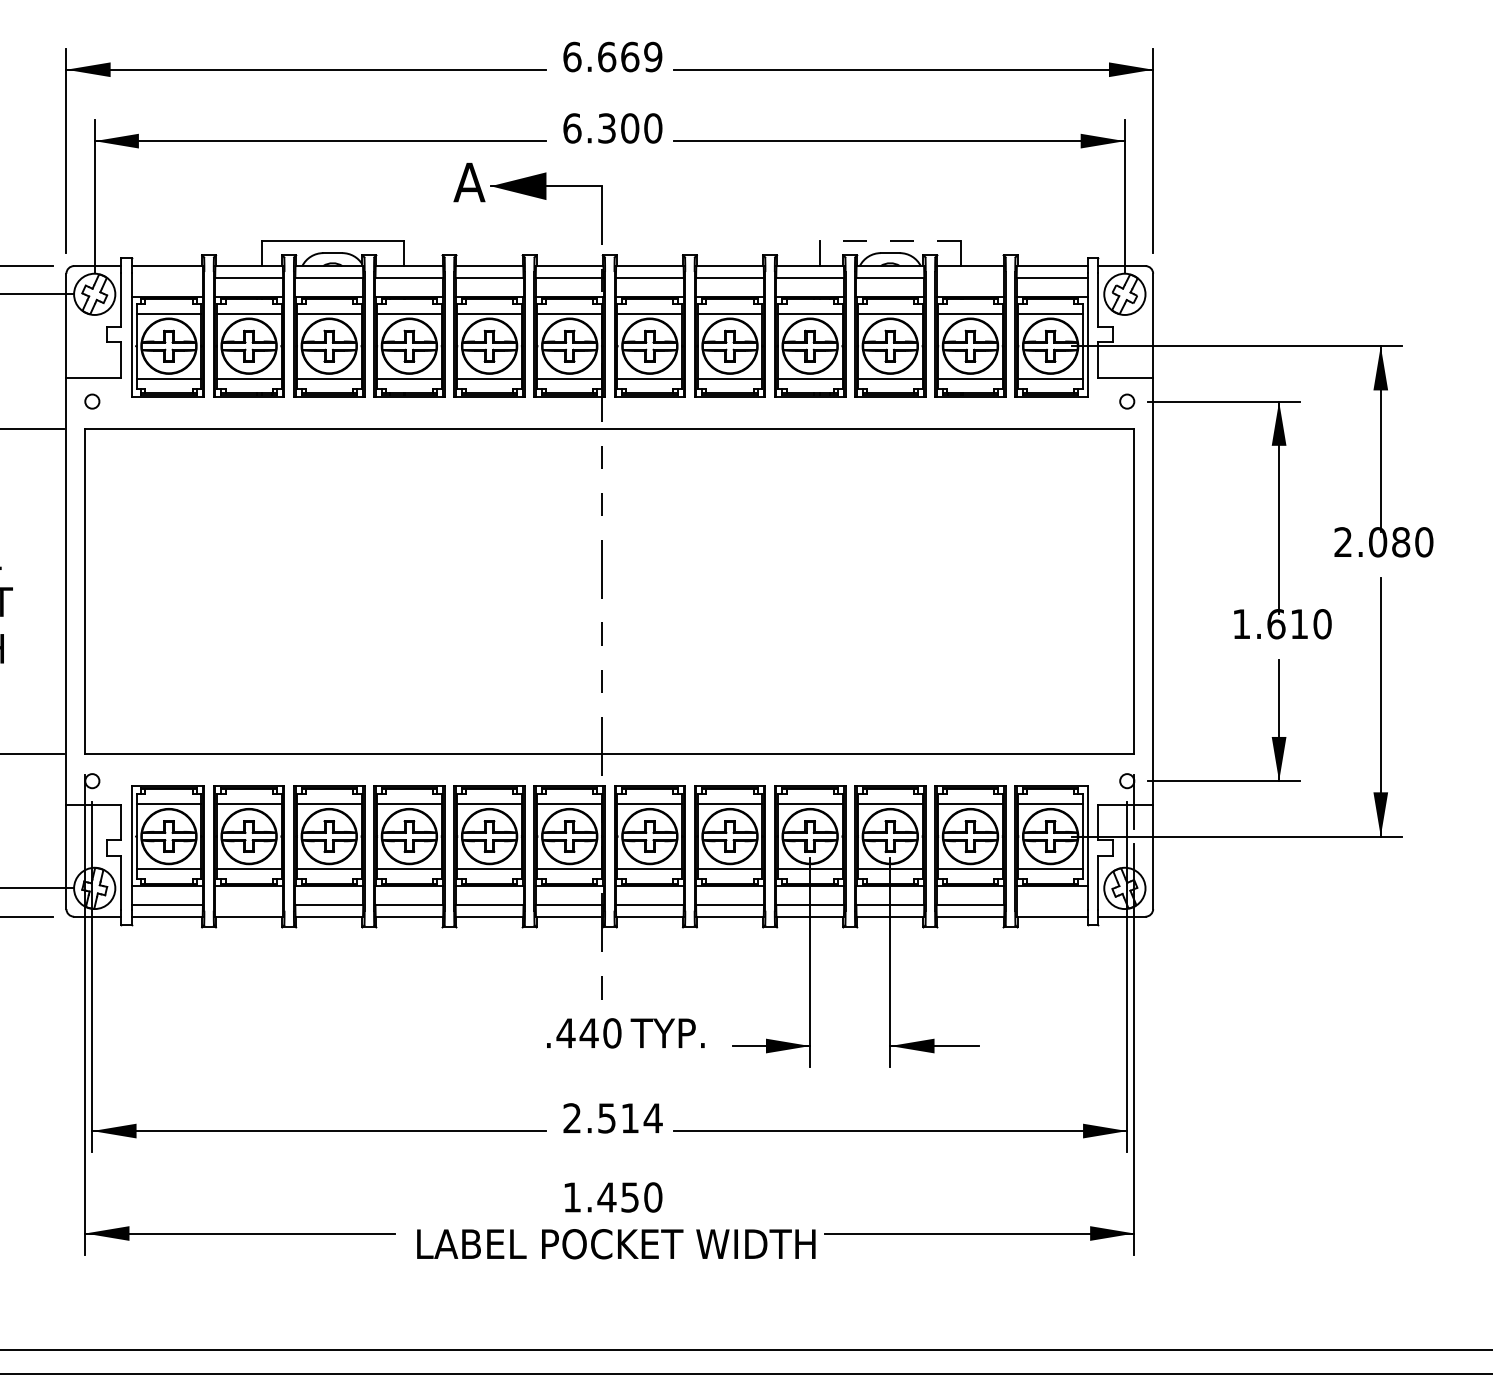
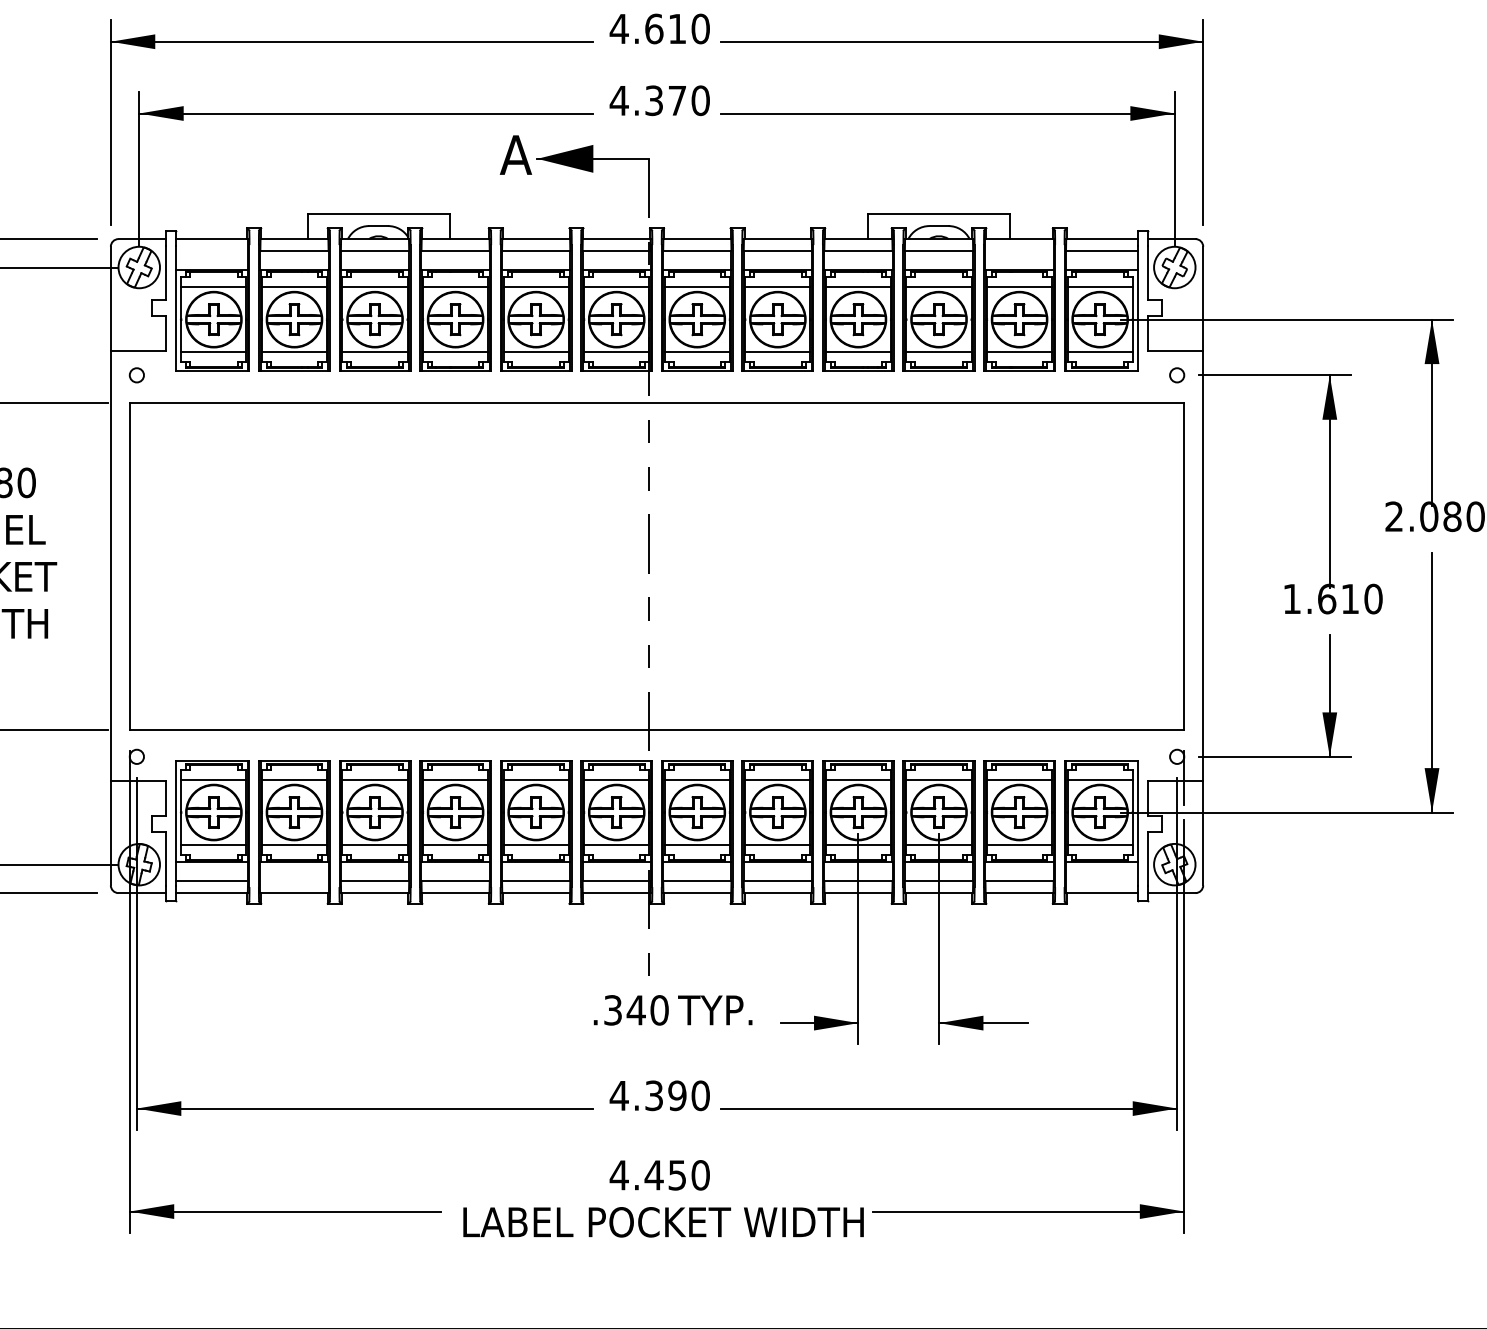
text: (612, 56) -> (659, 28), 6.669 -> 4.610
text: (600, 128) -> (647, 100), 6.300 -> 4.370
line: (890, 241) -> (939, 214), dashed -> solid
text: (565, 1033) -> (612, 1010), .440 -> .340
text: (612, 1118) -> (659, 1095), 2.514 -> 4.390
text: (571, 1197) -> (618, 1175), 1.450 -> 4.450

